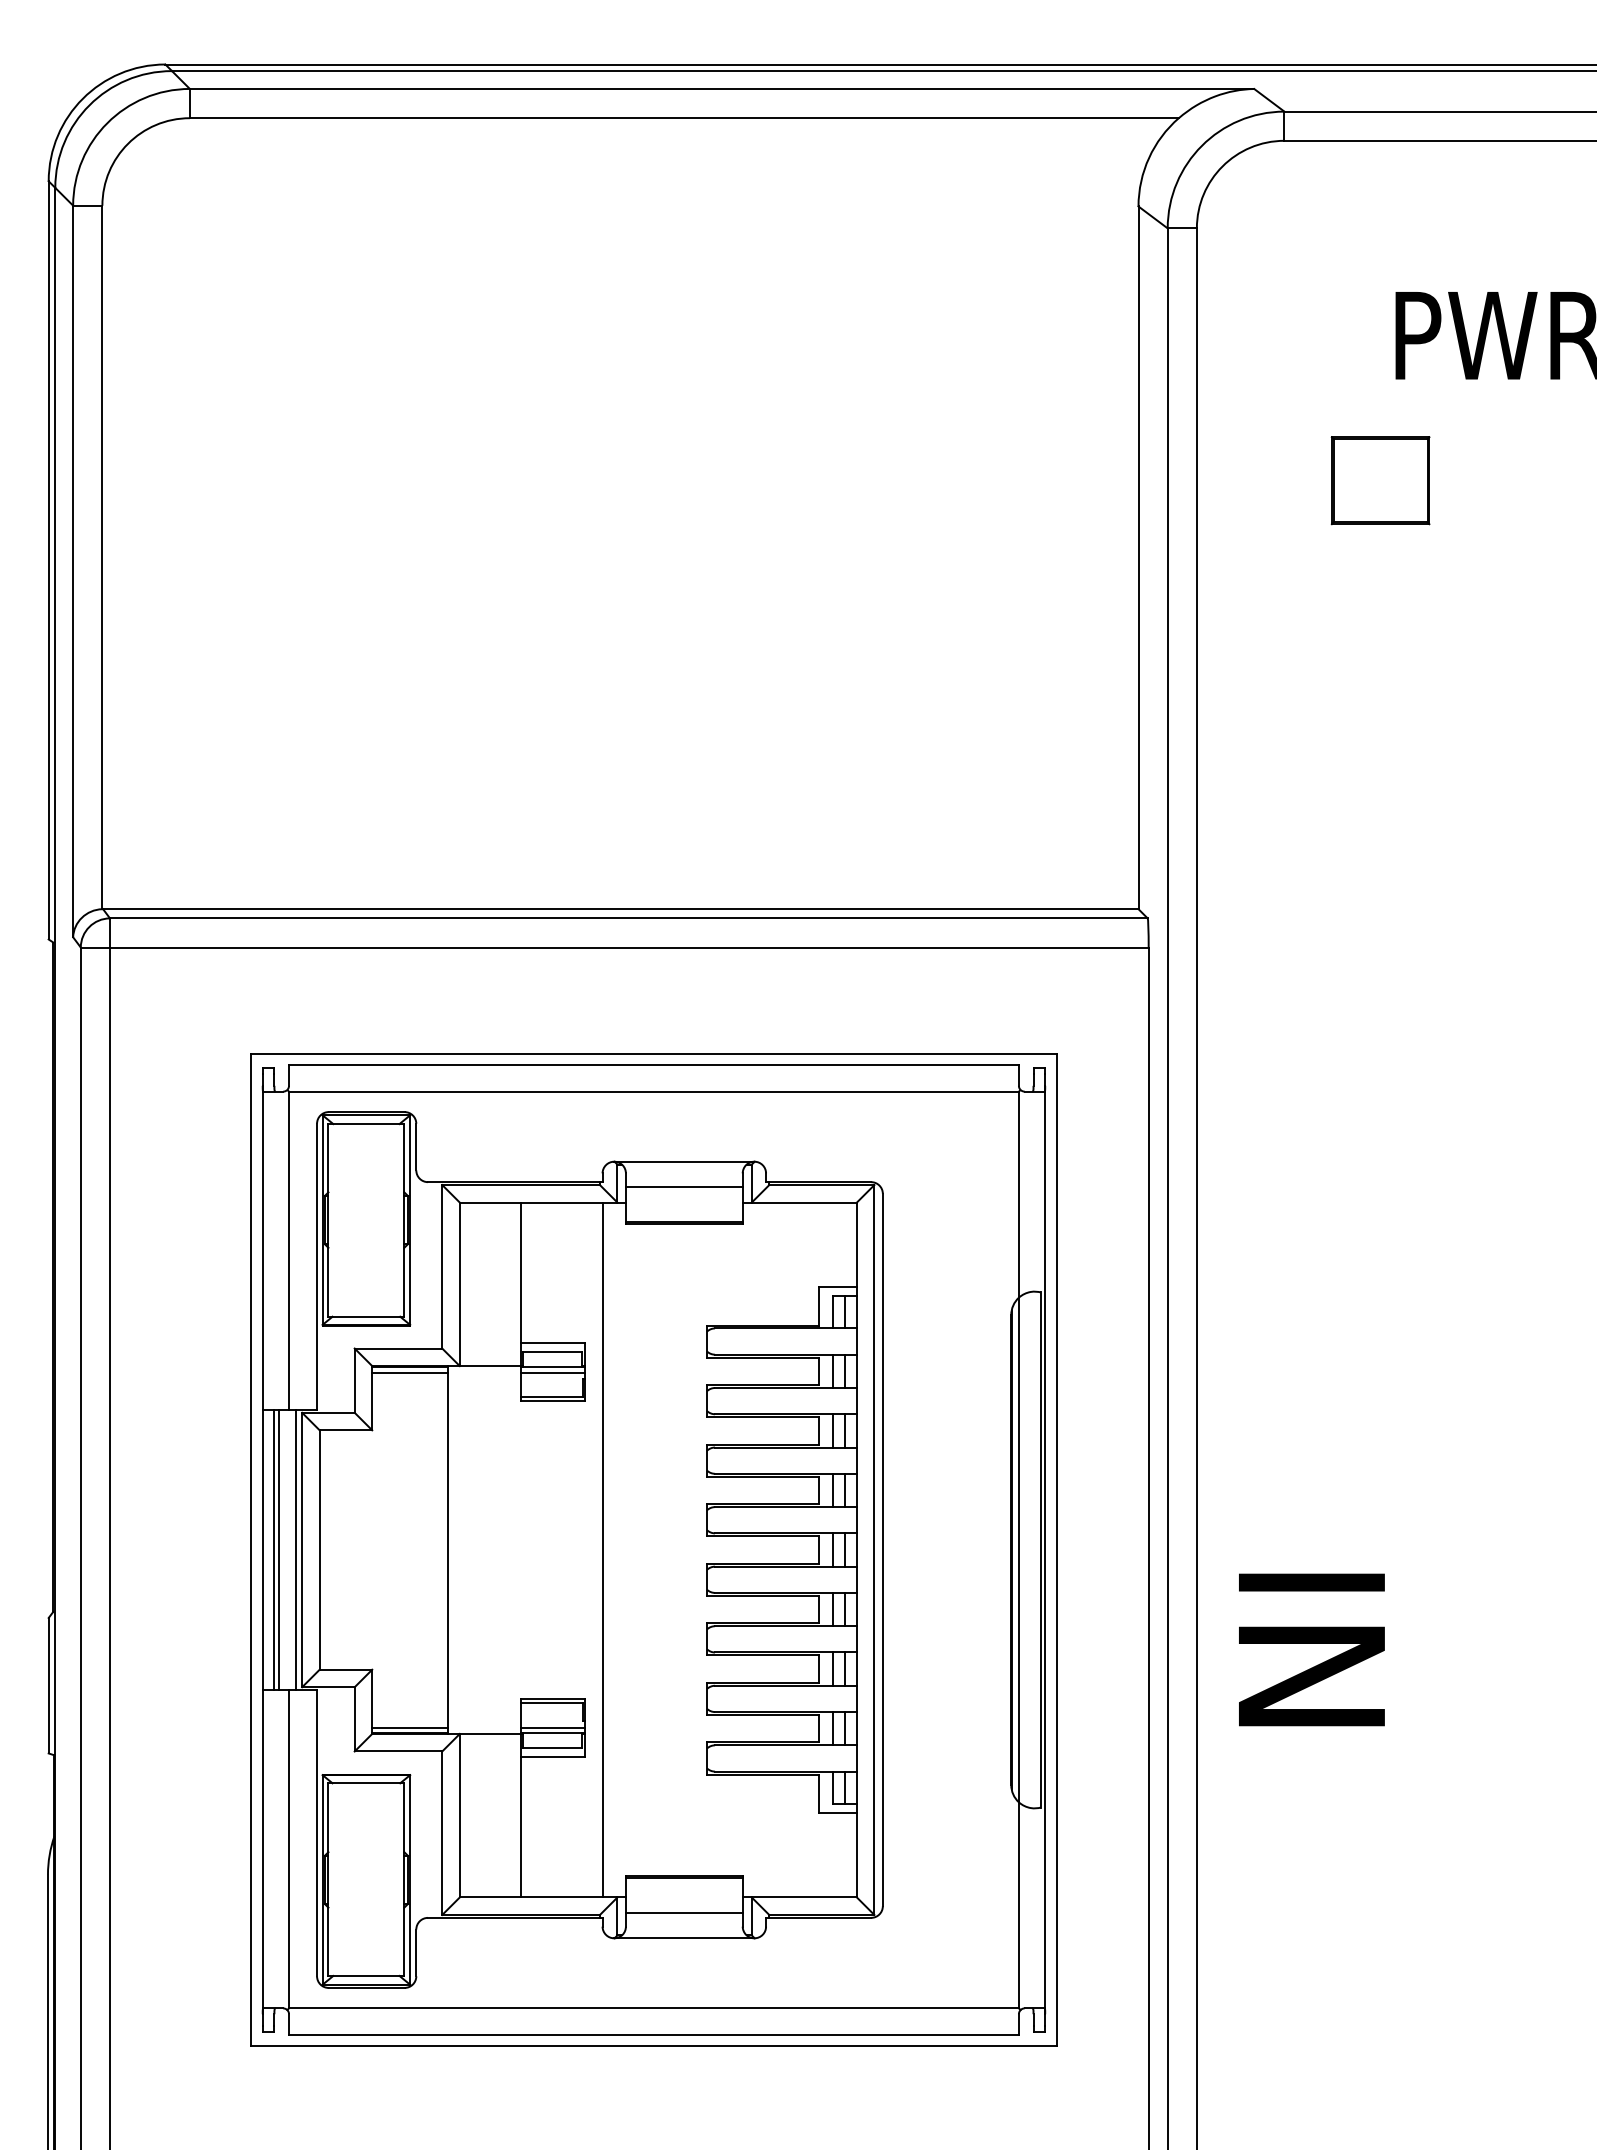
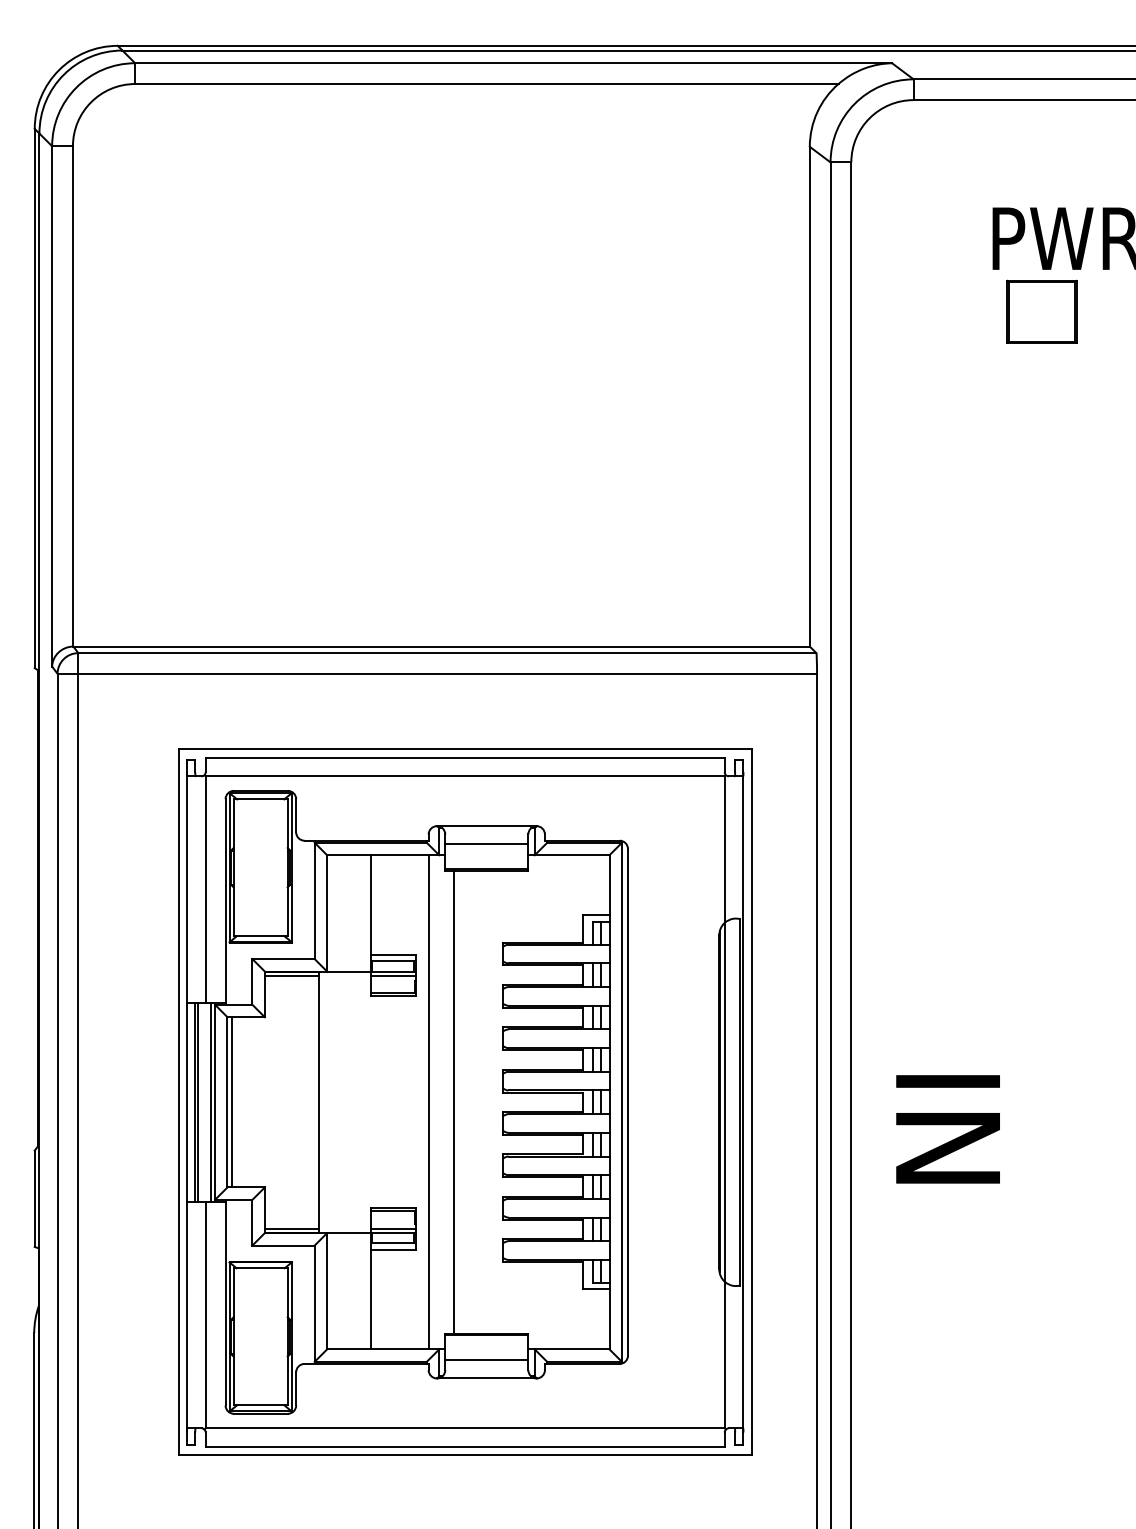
part: (1379, 480) -> (1041, 311), moved
line: (325, 1550) -> (231, 1102), added
line: (637, 1550) -> (453, 1102), added
text: (1311, 1650) -> (947, 1129), moved

